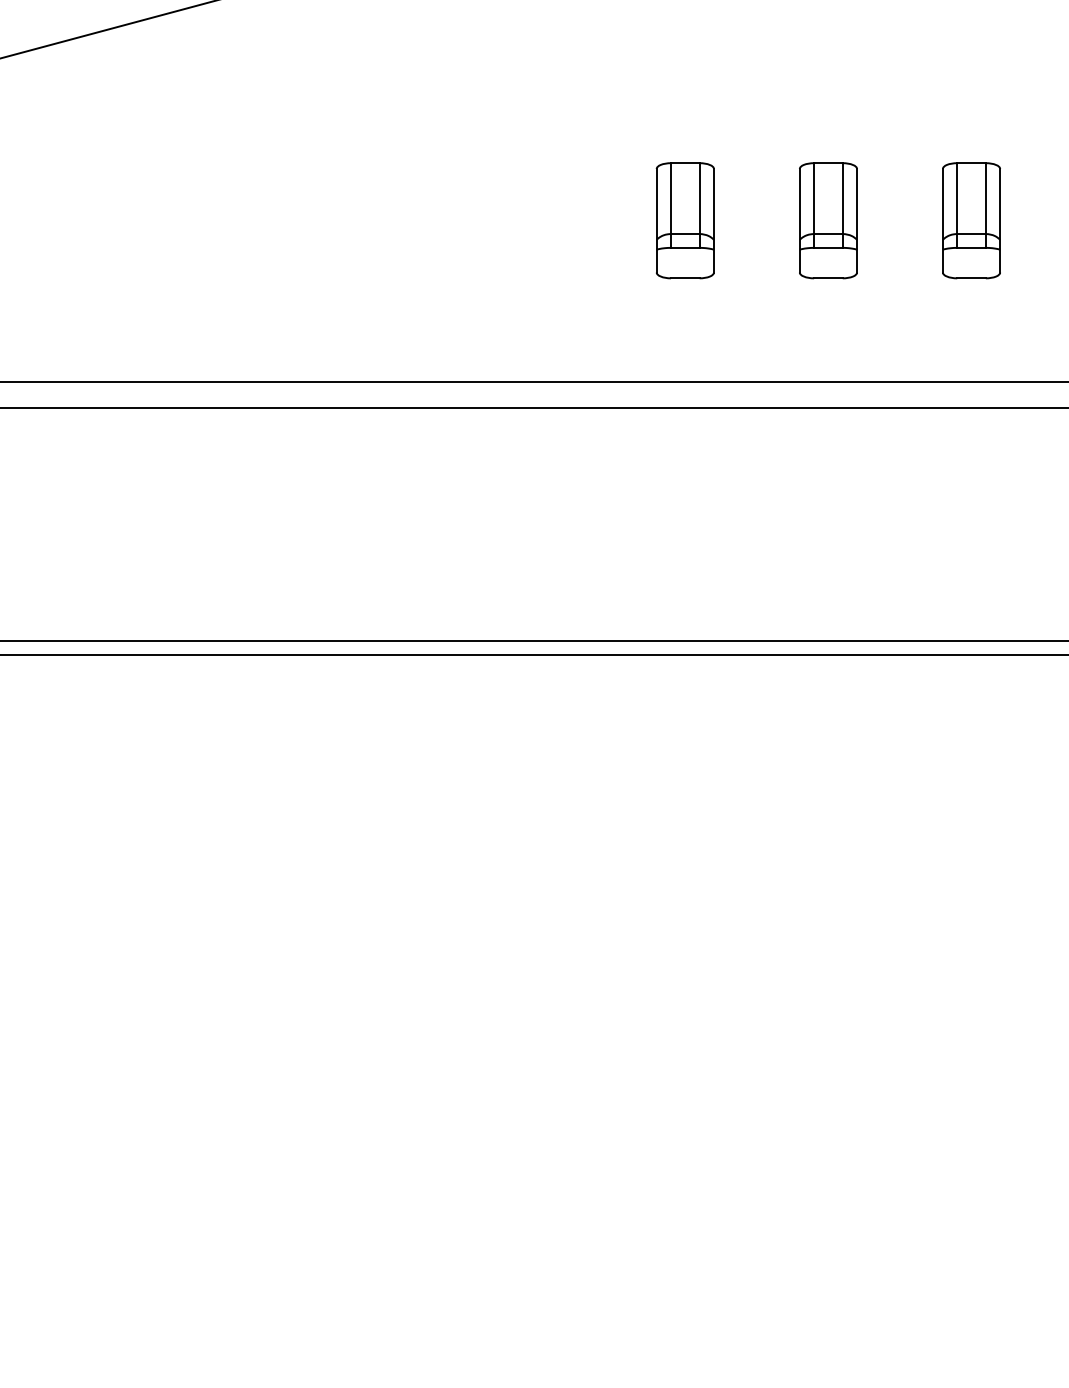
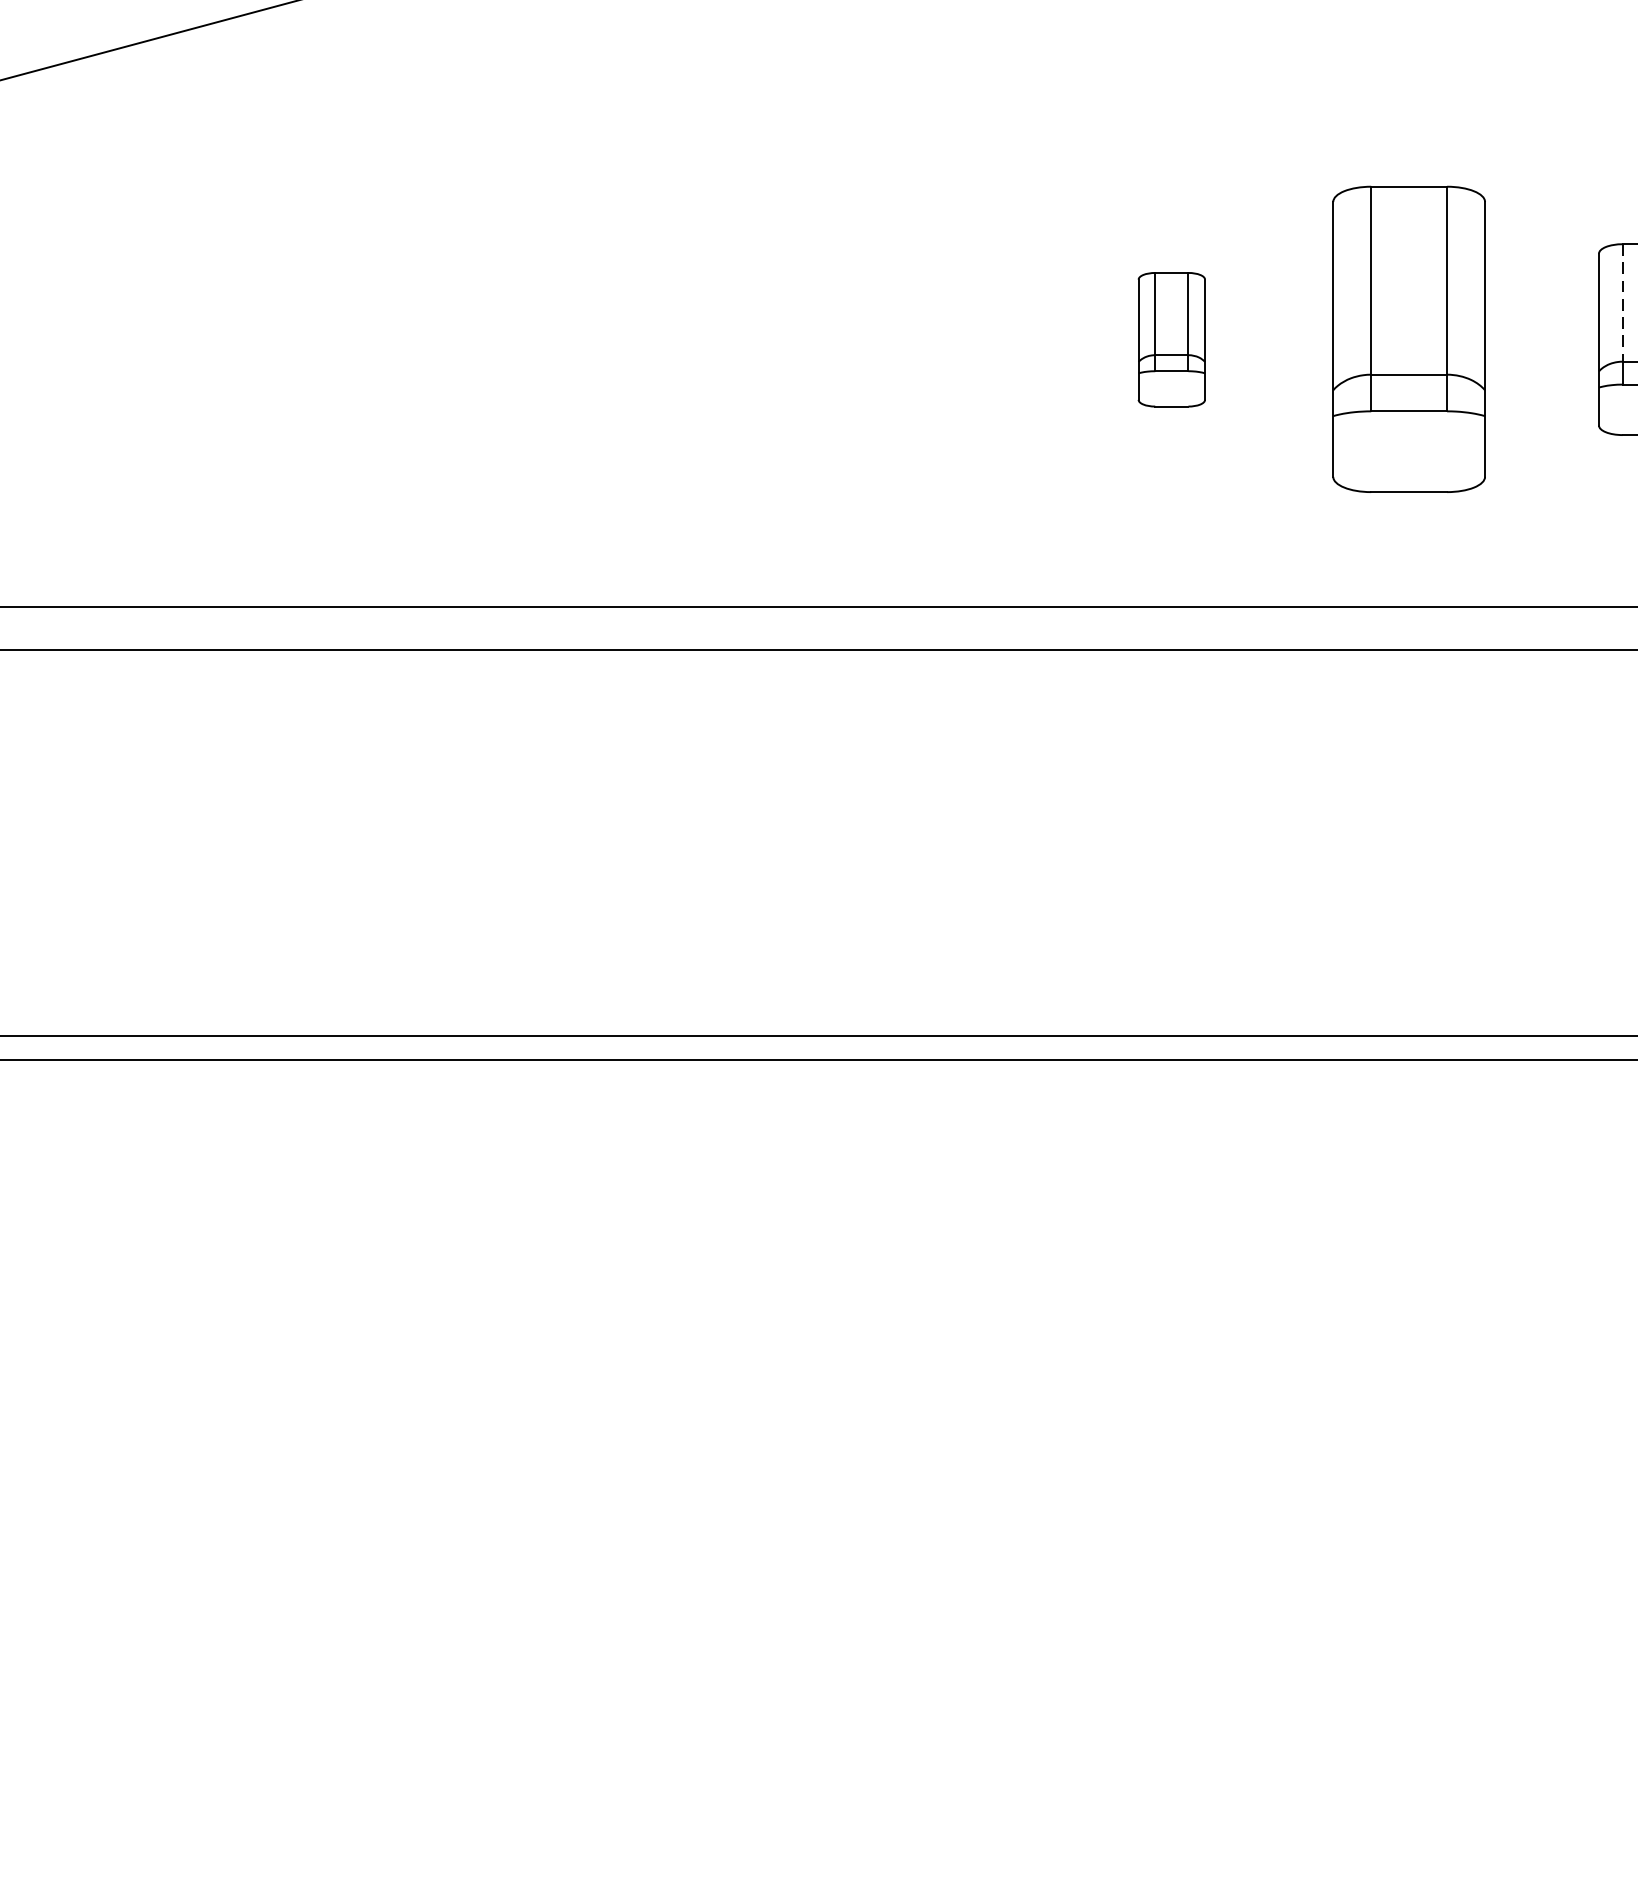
line: (957, 199) -> (1623, 304), solid -> dashed
part: (684, 220) -> (1170, 339), size x0.7
part: (828, 220) -> (1409, 339), size x1.6

